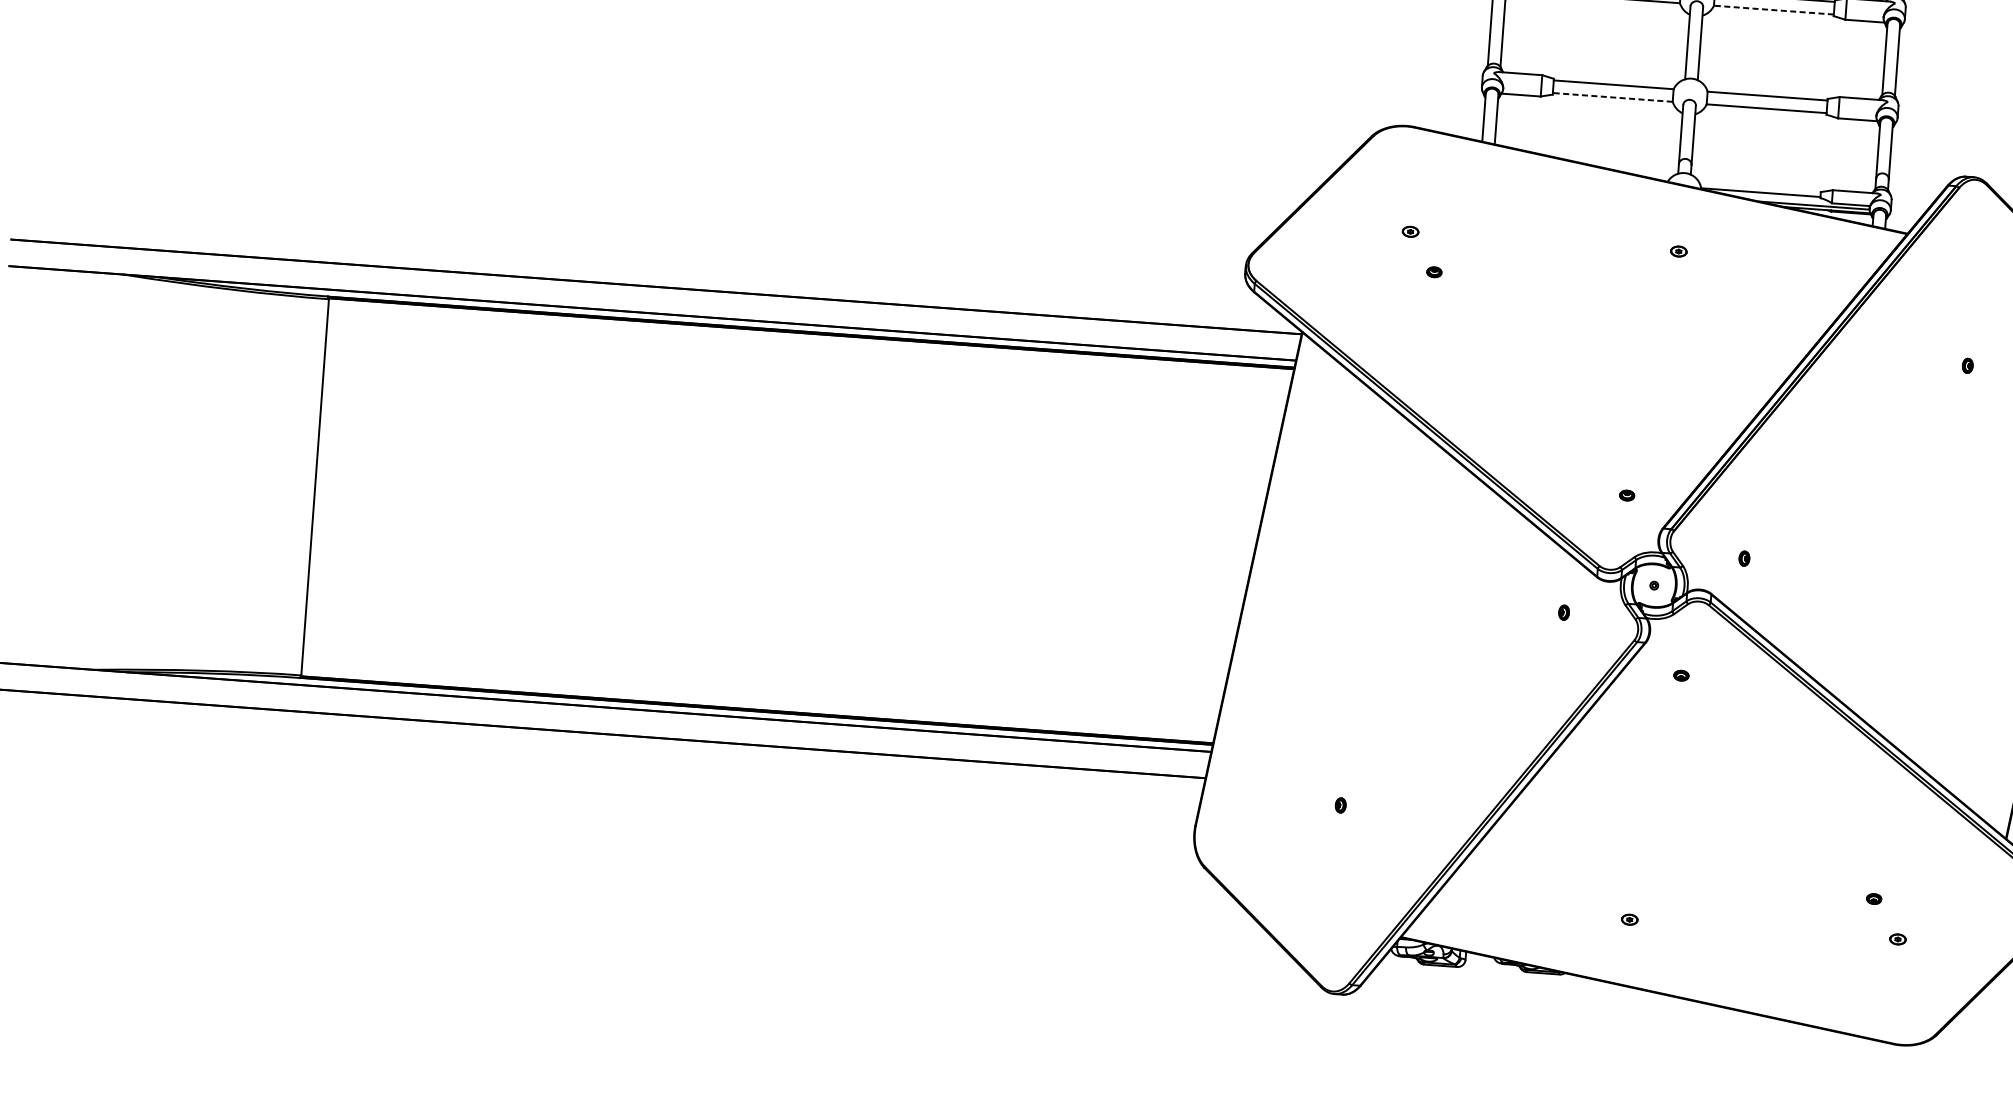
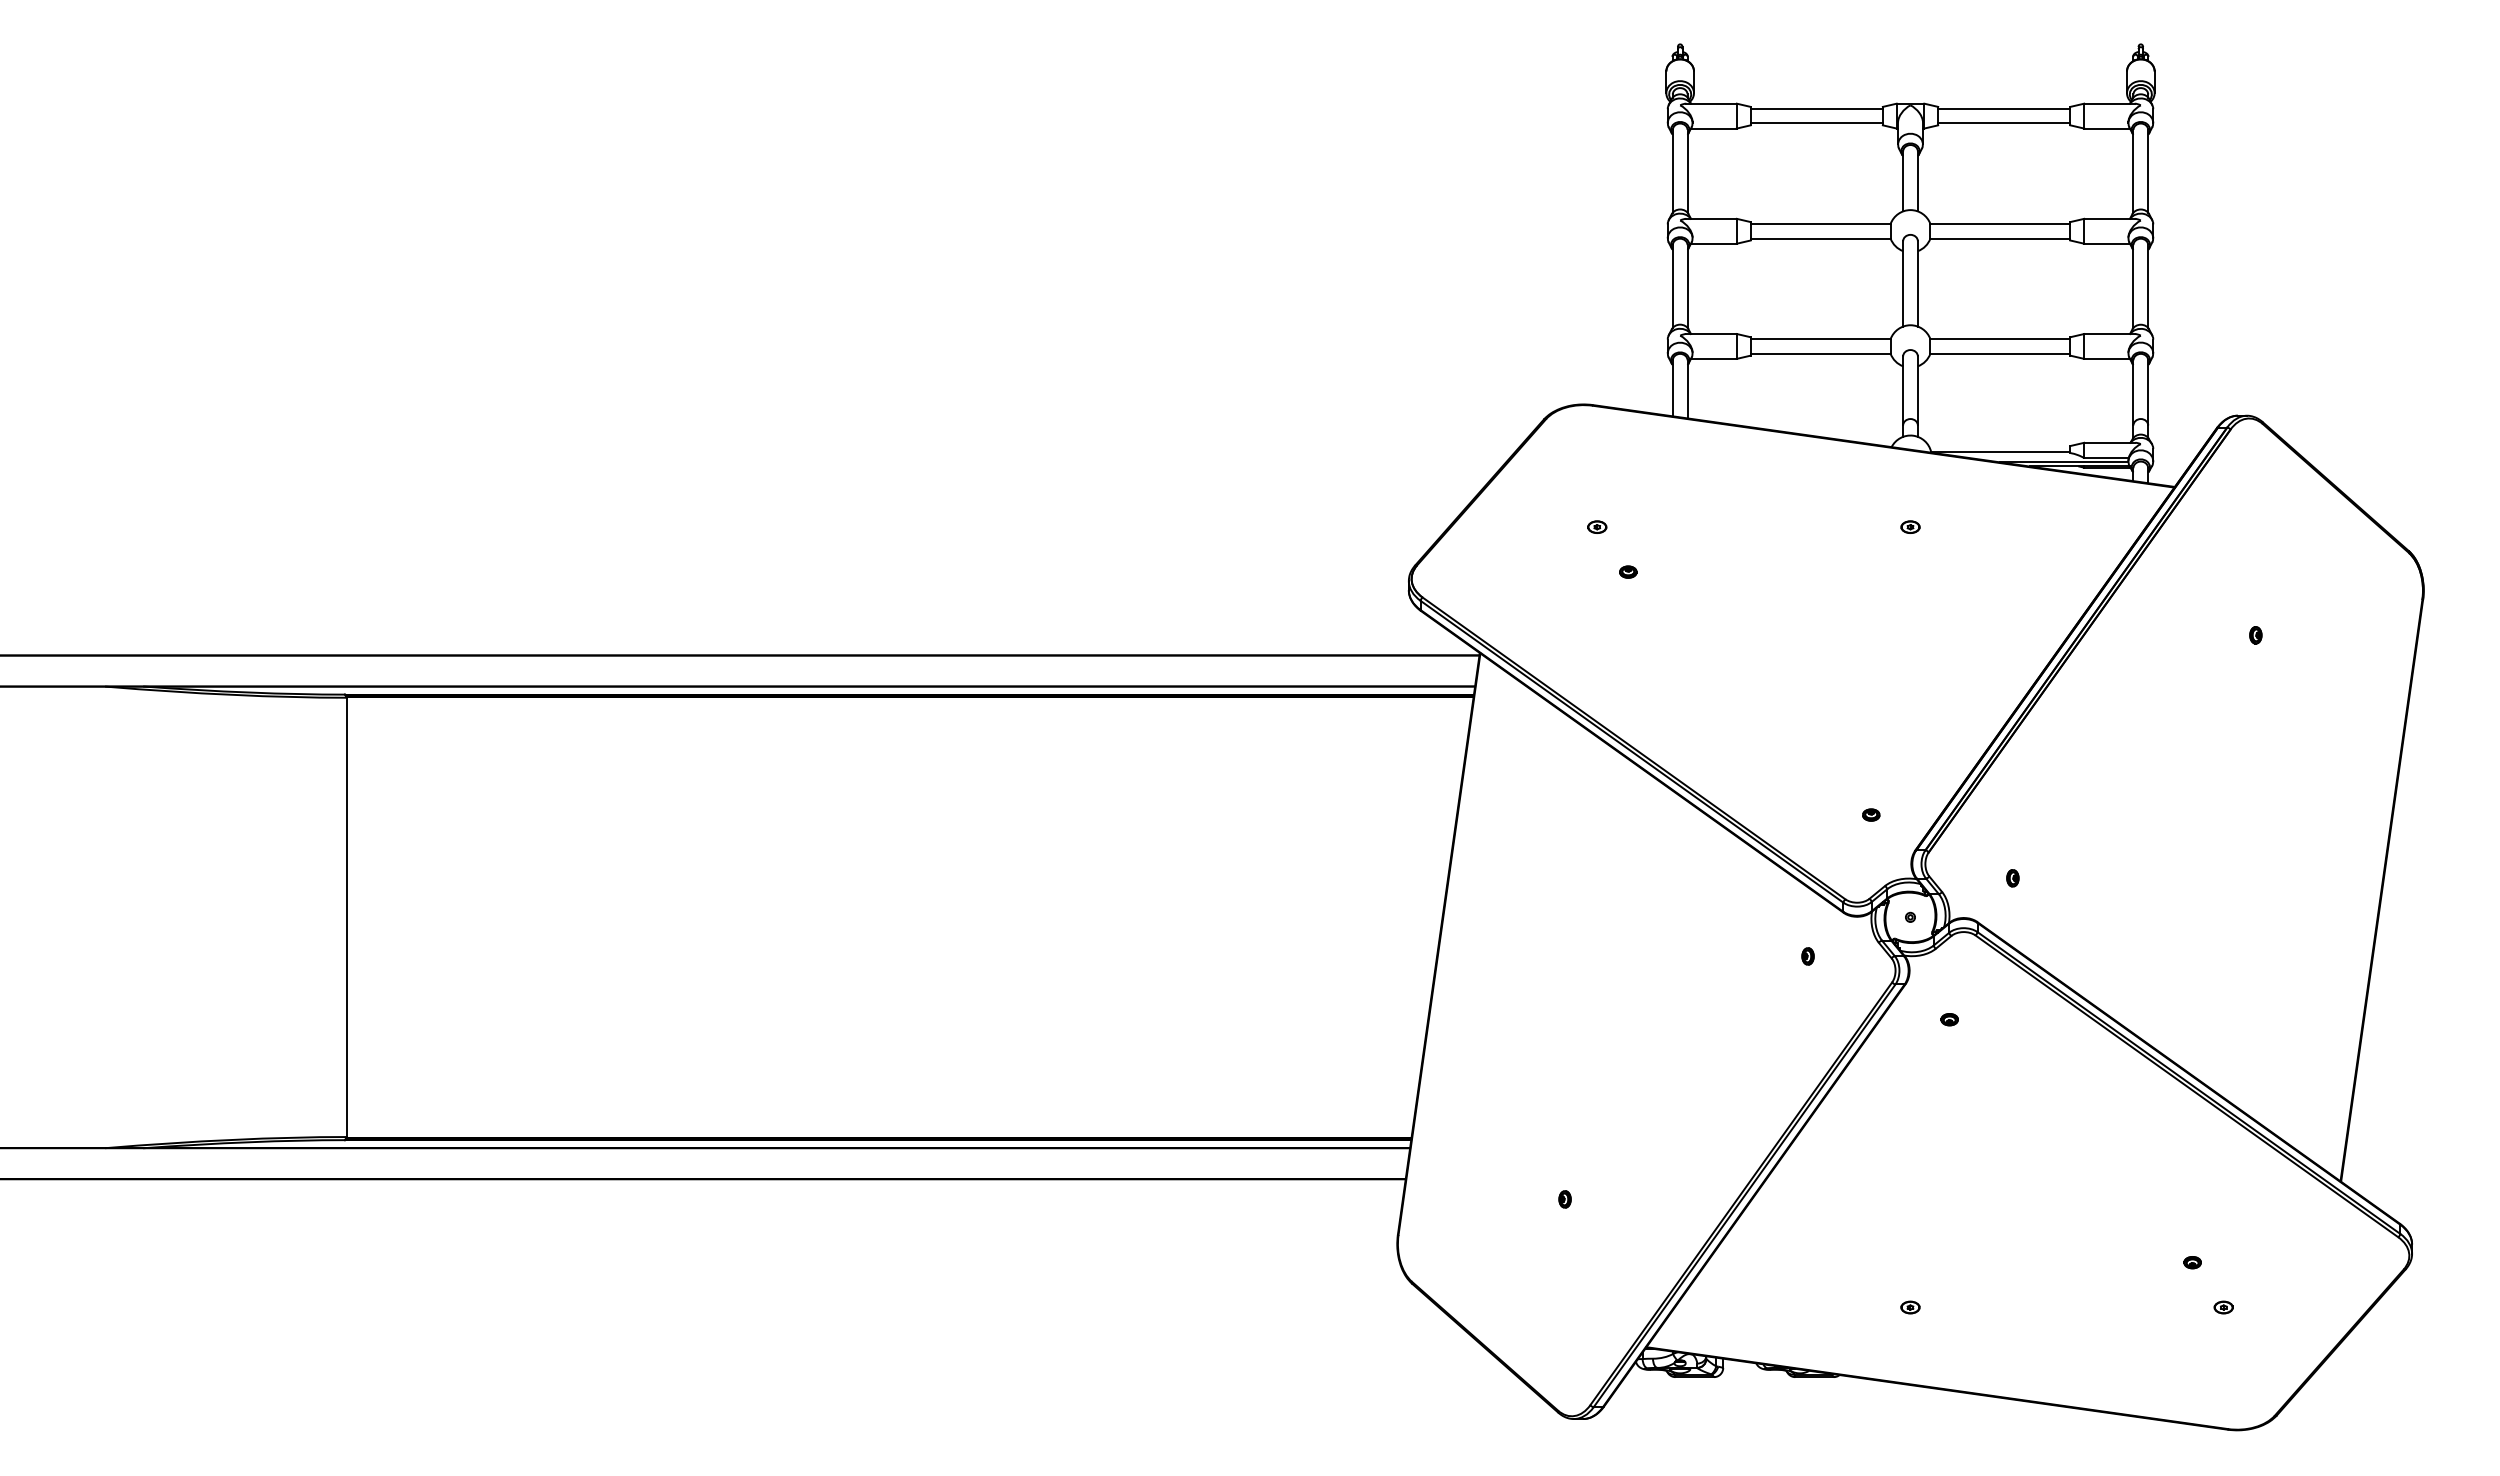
line: (1773, 9) -> (1999, 238), dashed -> solid
line: (1612, 97) -> (1820, 353), dashed -> solid

